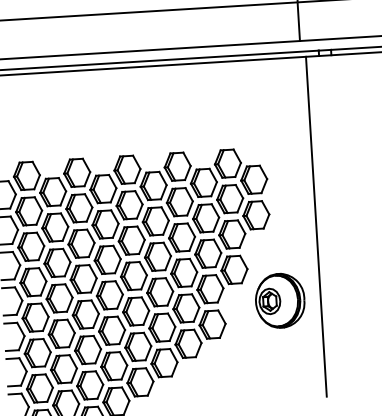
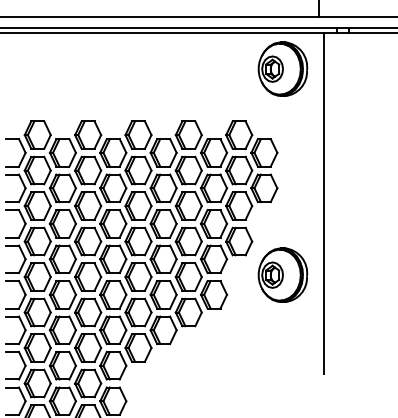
part: (267, 94) -> (282, 68), added

